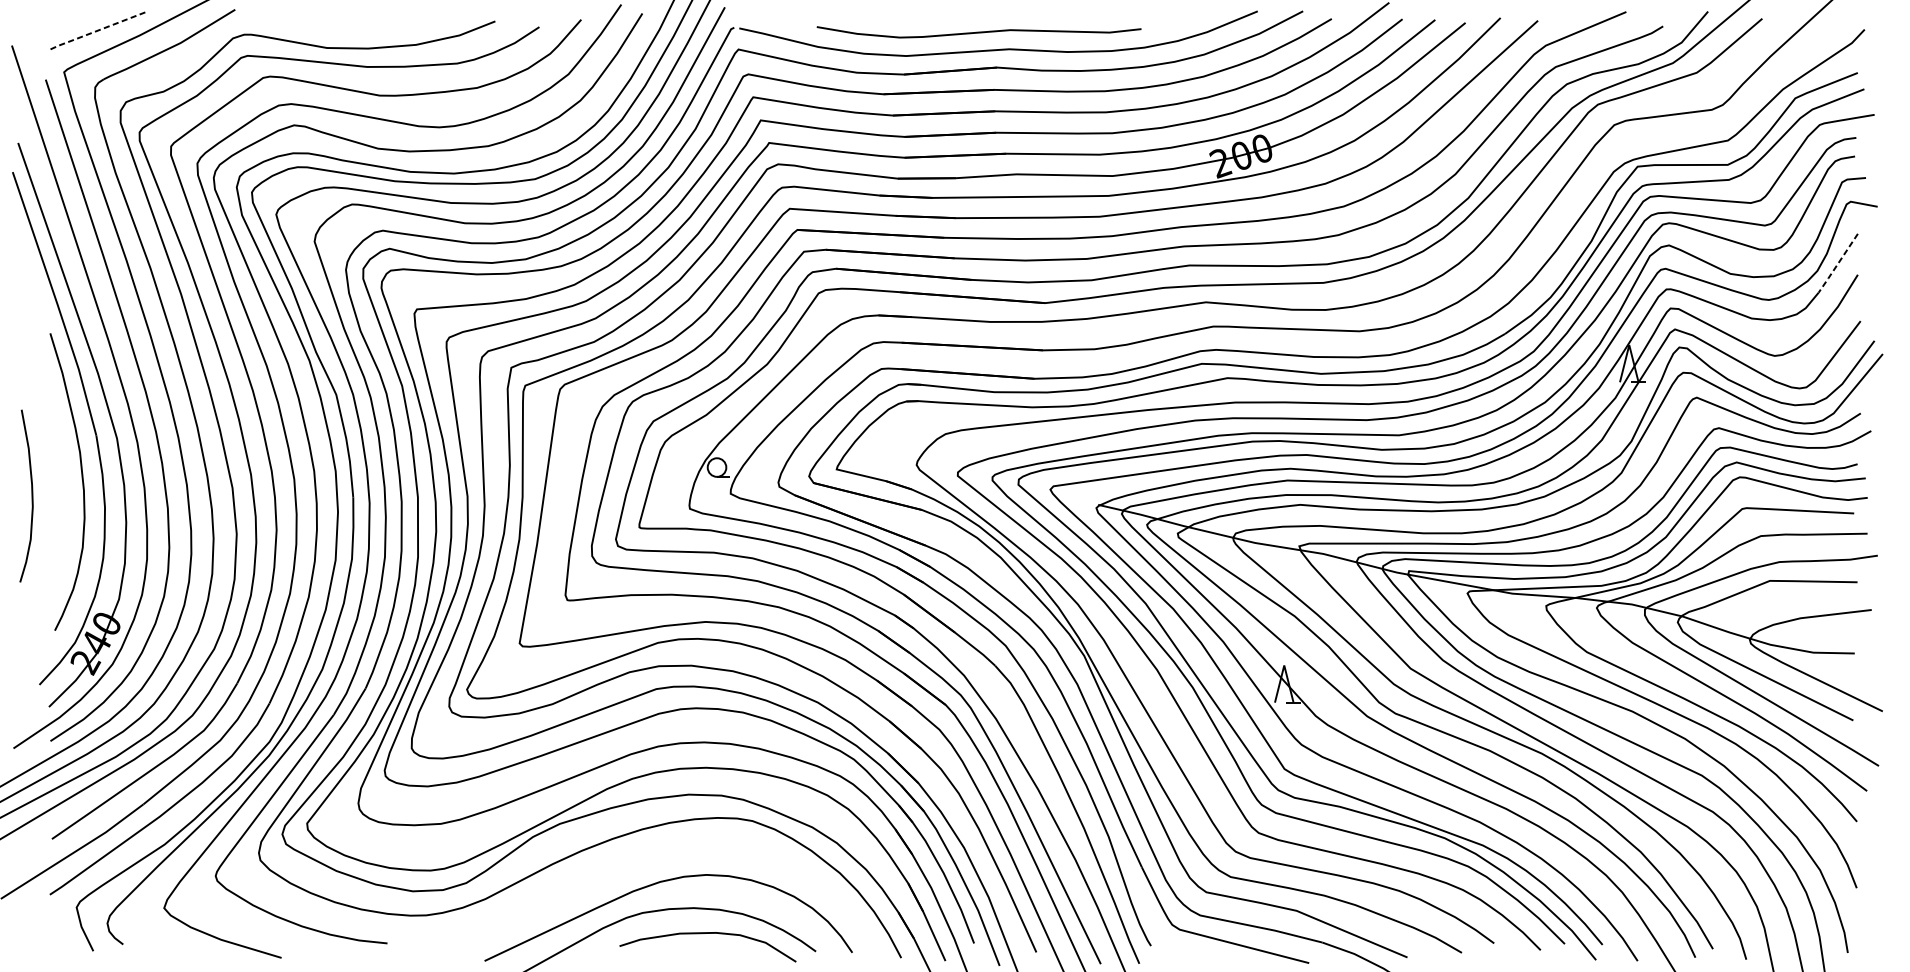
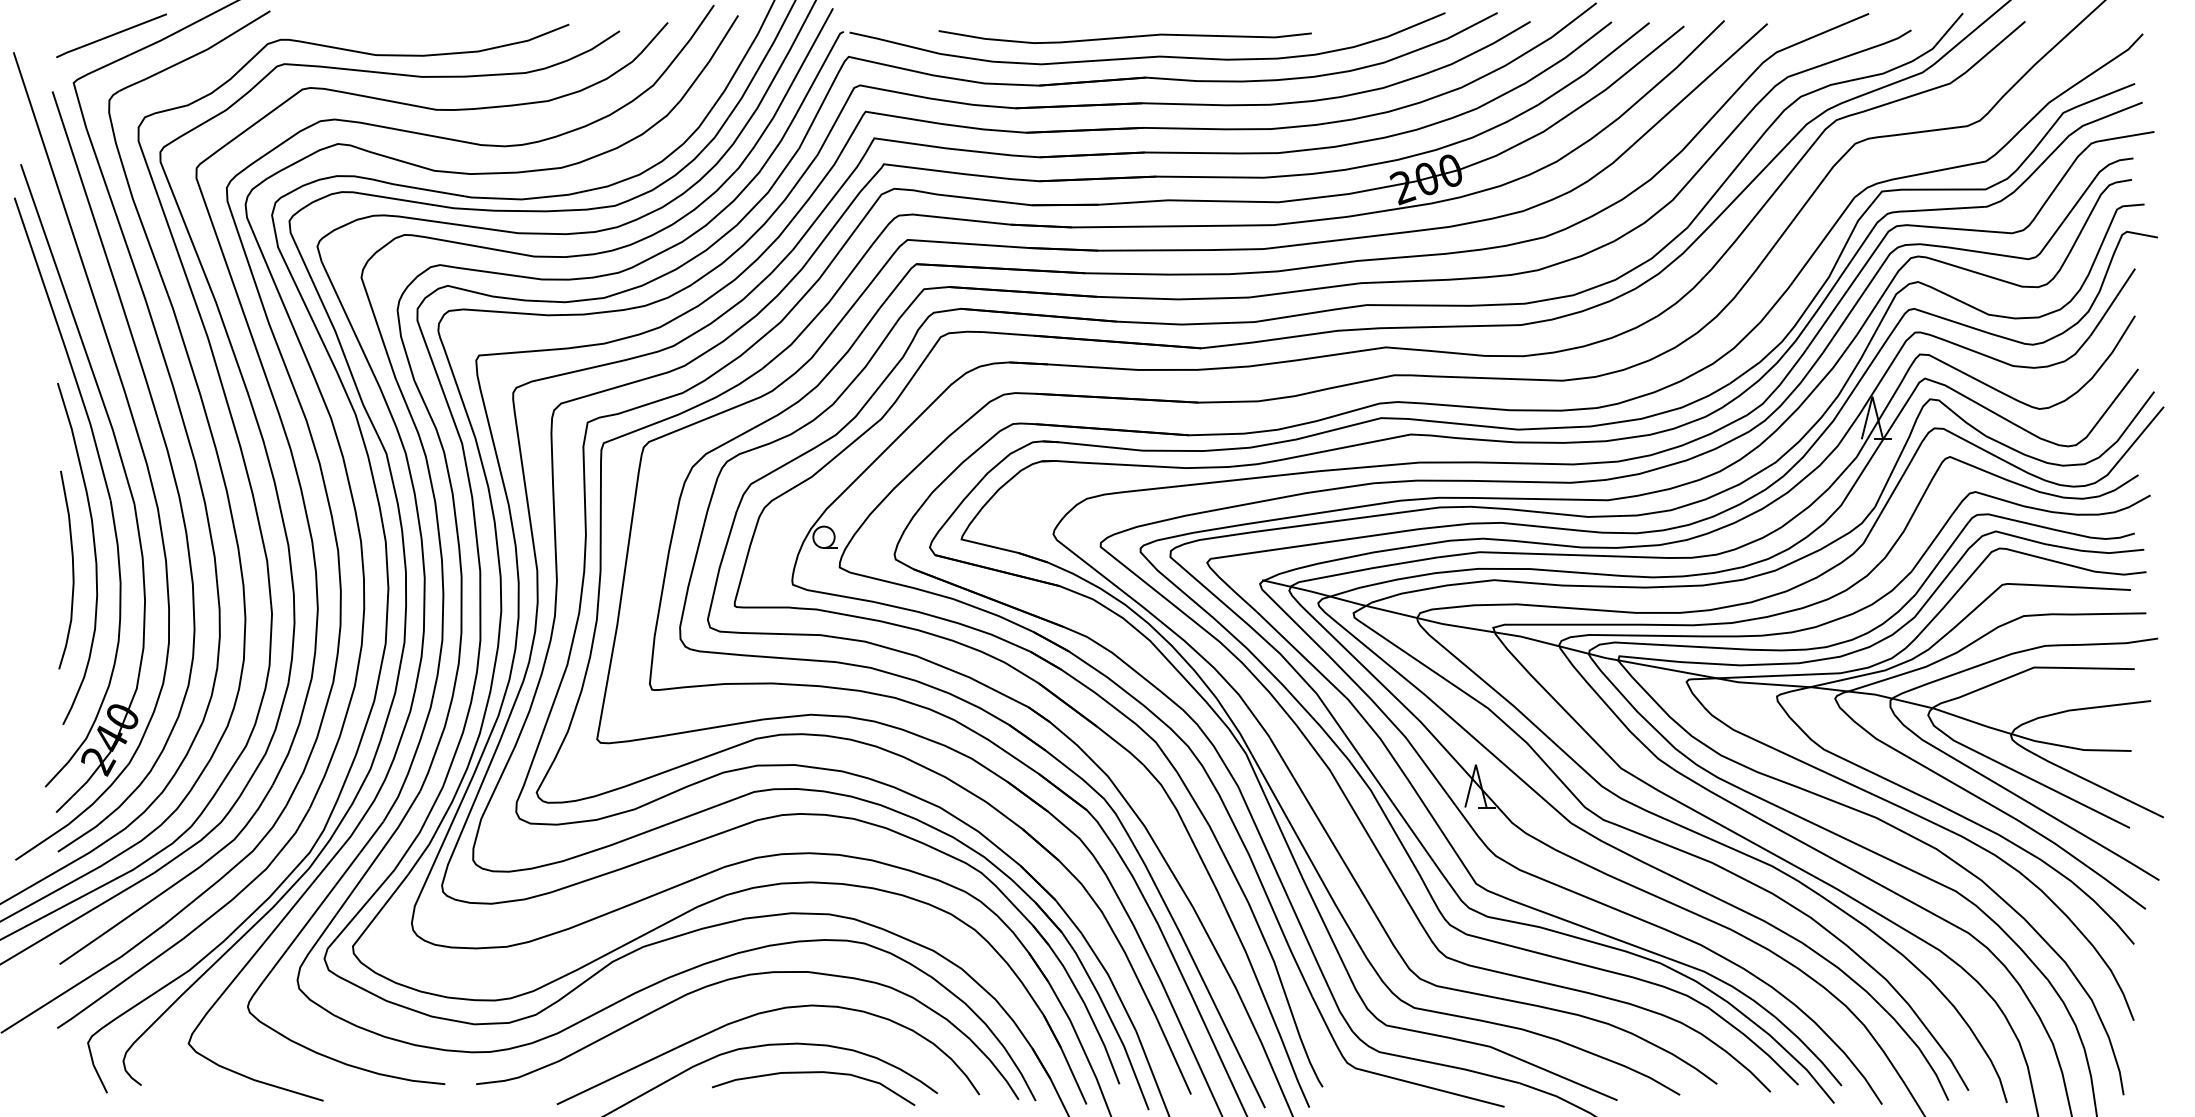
line: (95, 31) -> (109, 36), dashed -> solid
line: (1838, 264) -> (2112, 303), dashed -> solid
curve: (31, 495) -> (72, 569), moved
curve: (642, 851) -> (738, 978), added

